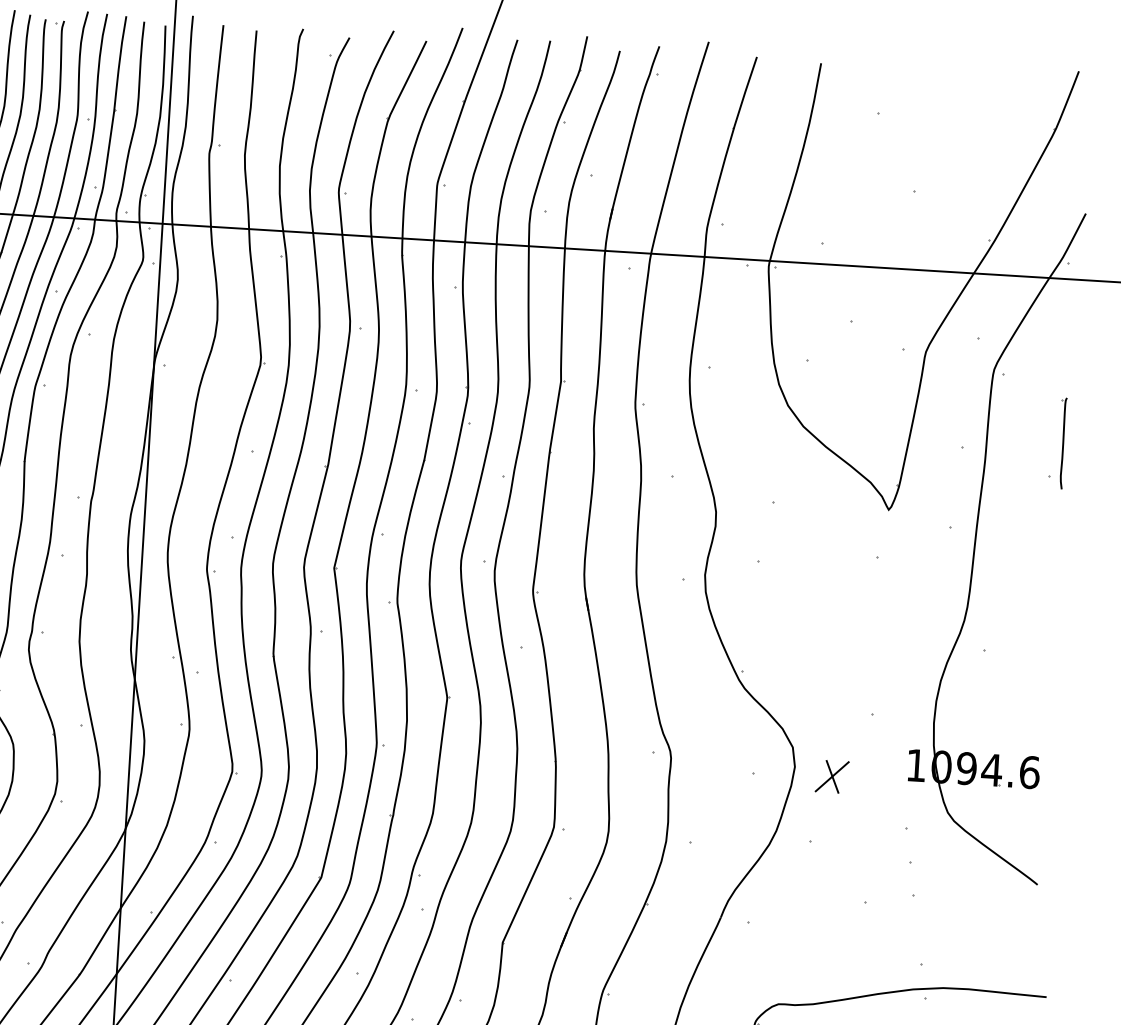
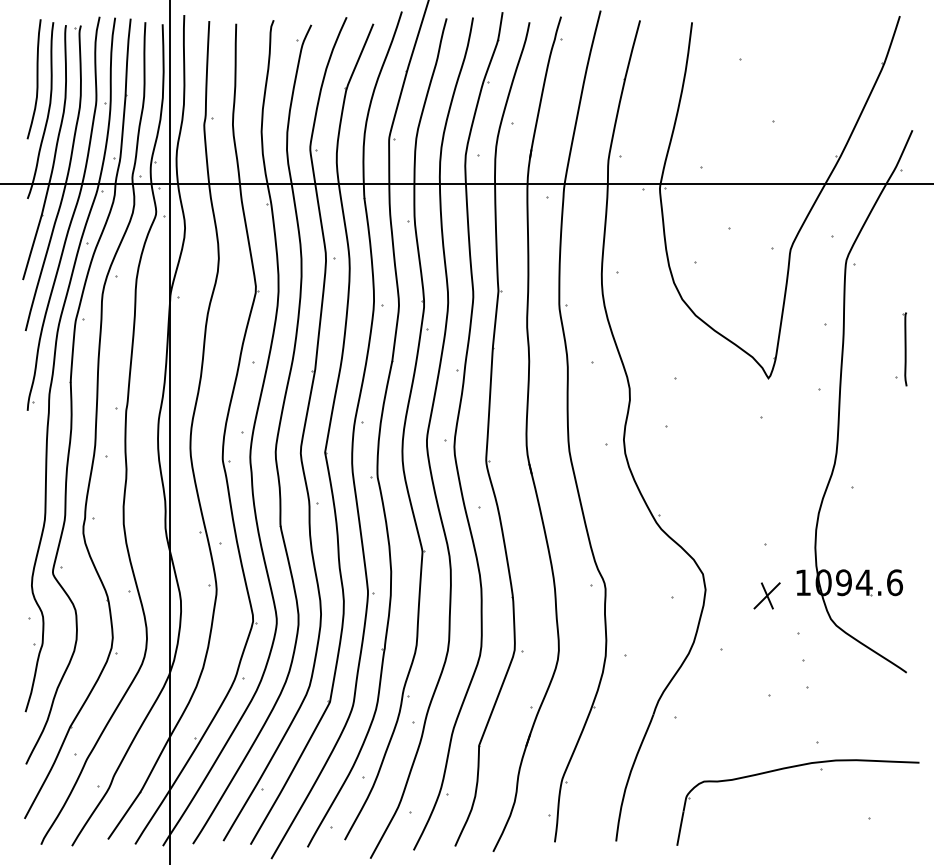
part: (1058, 443) -> (901, 349), moved
part: (831, 776) -> (766, 595), moved

